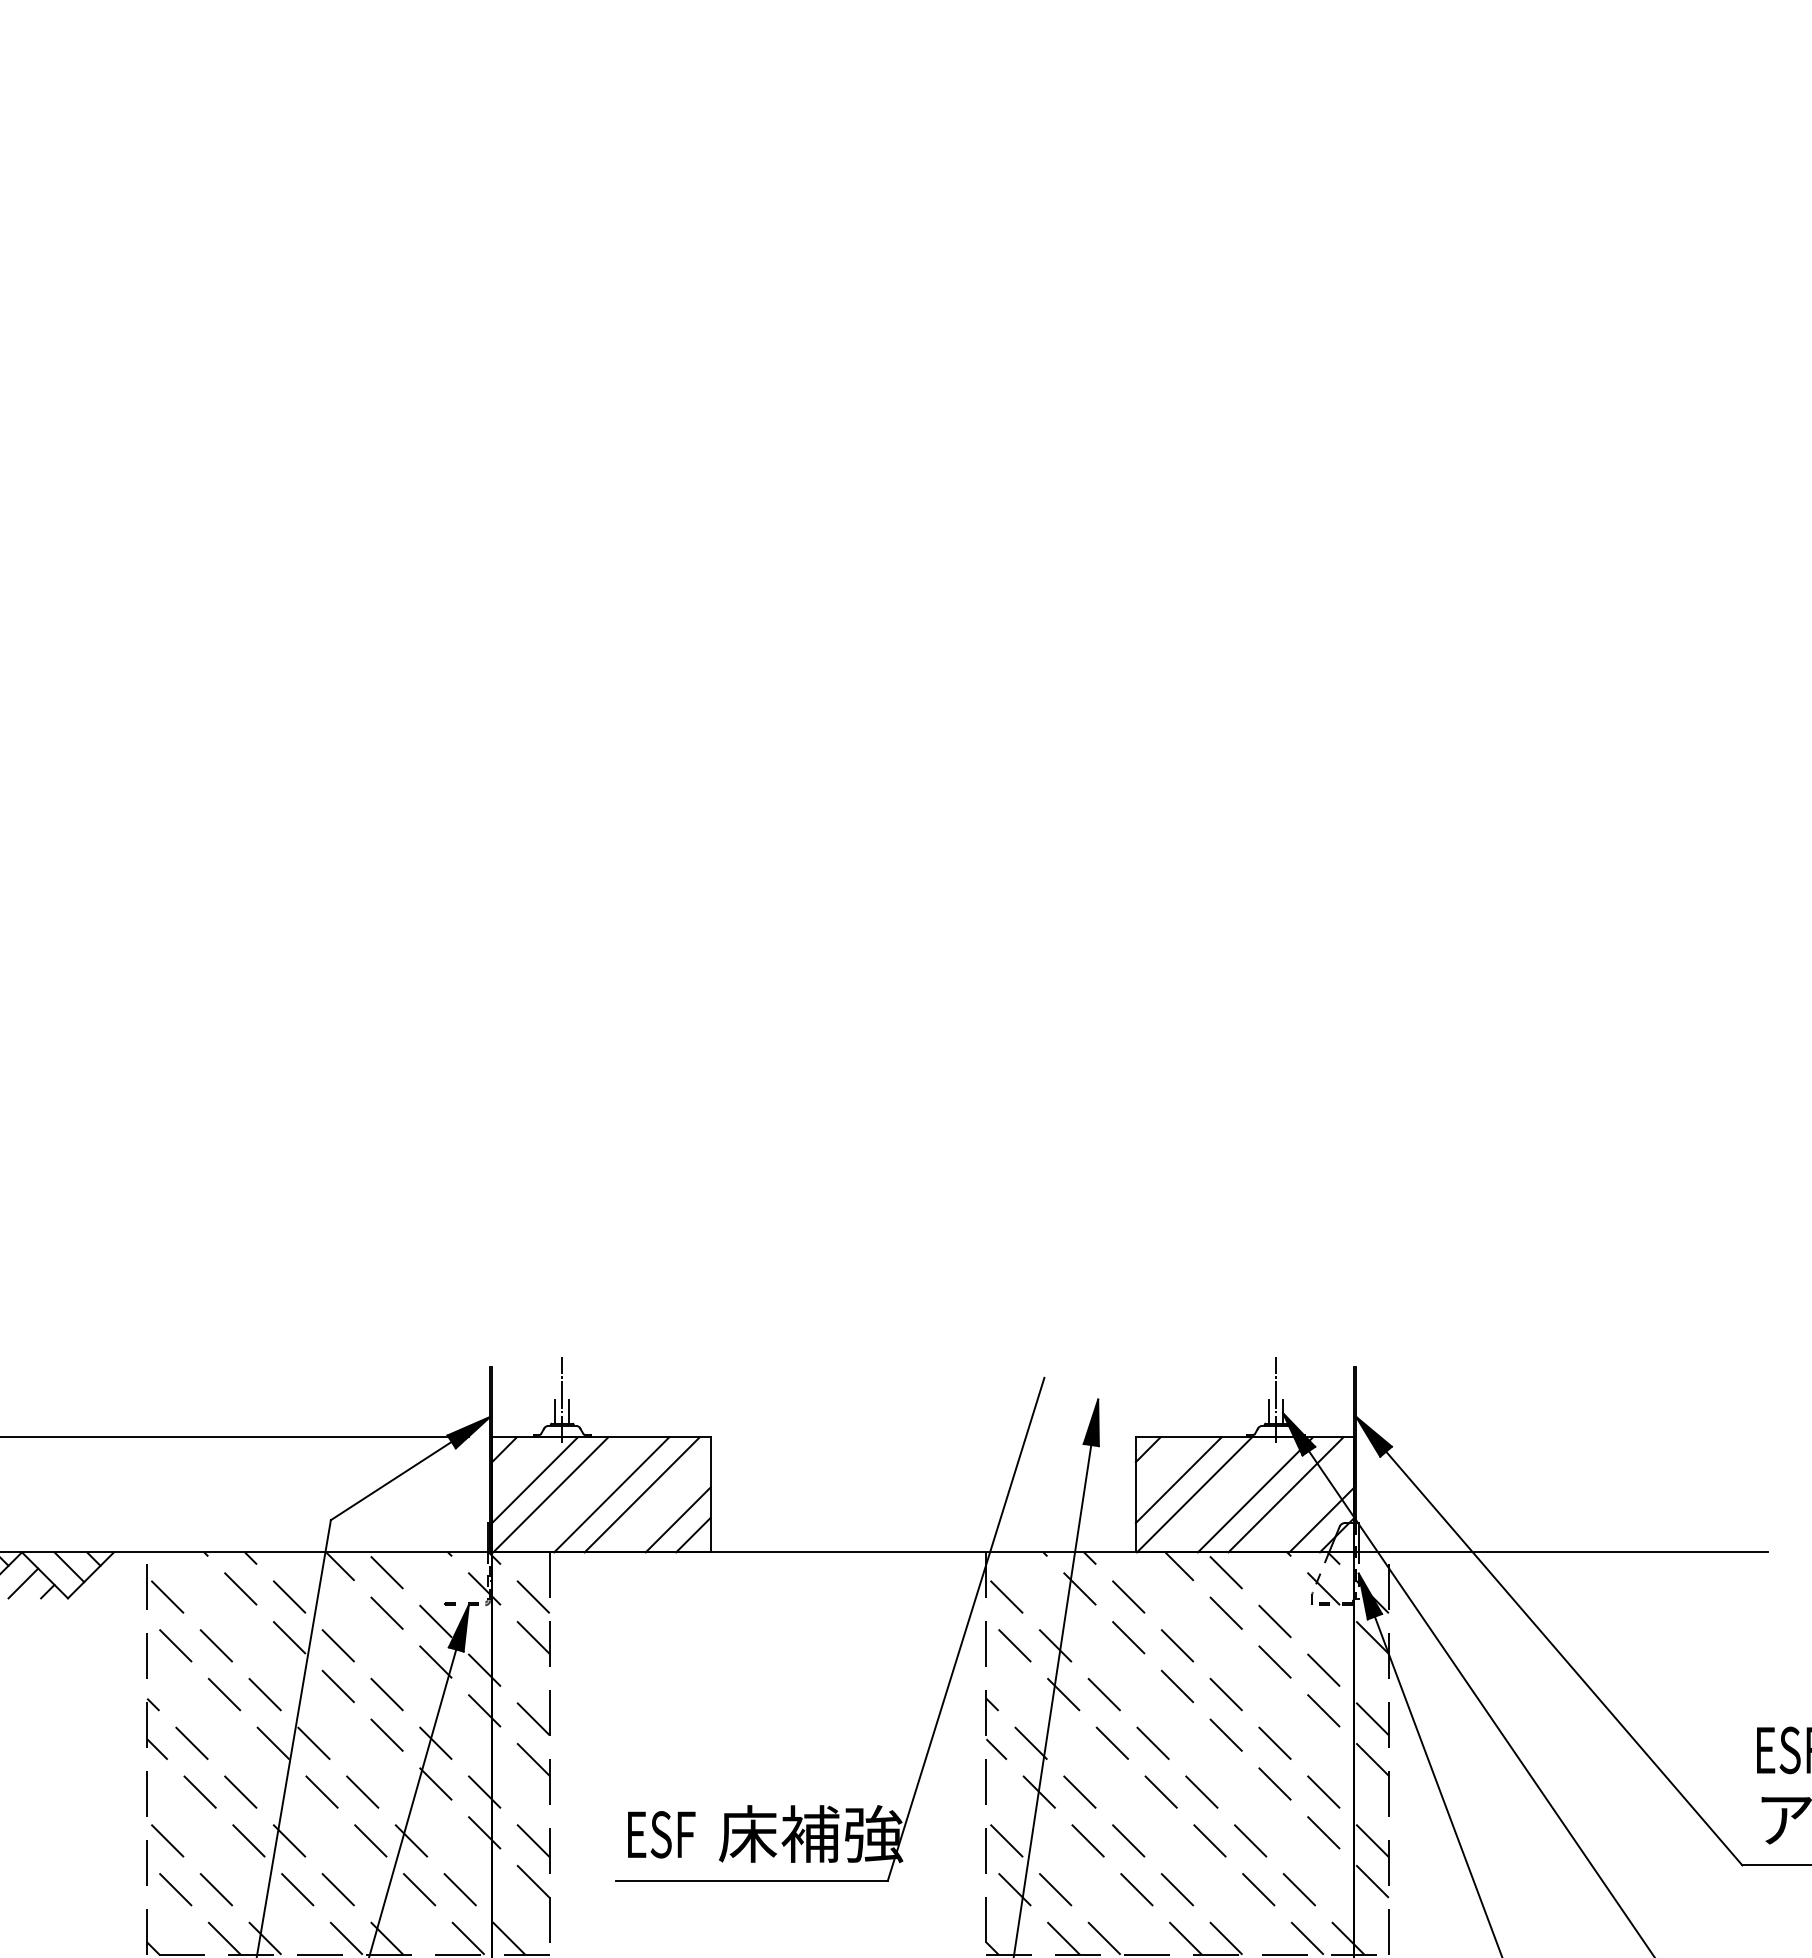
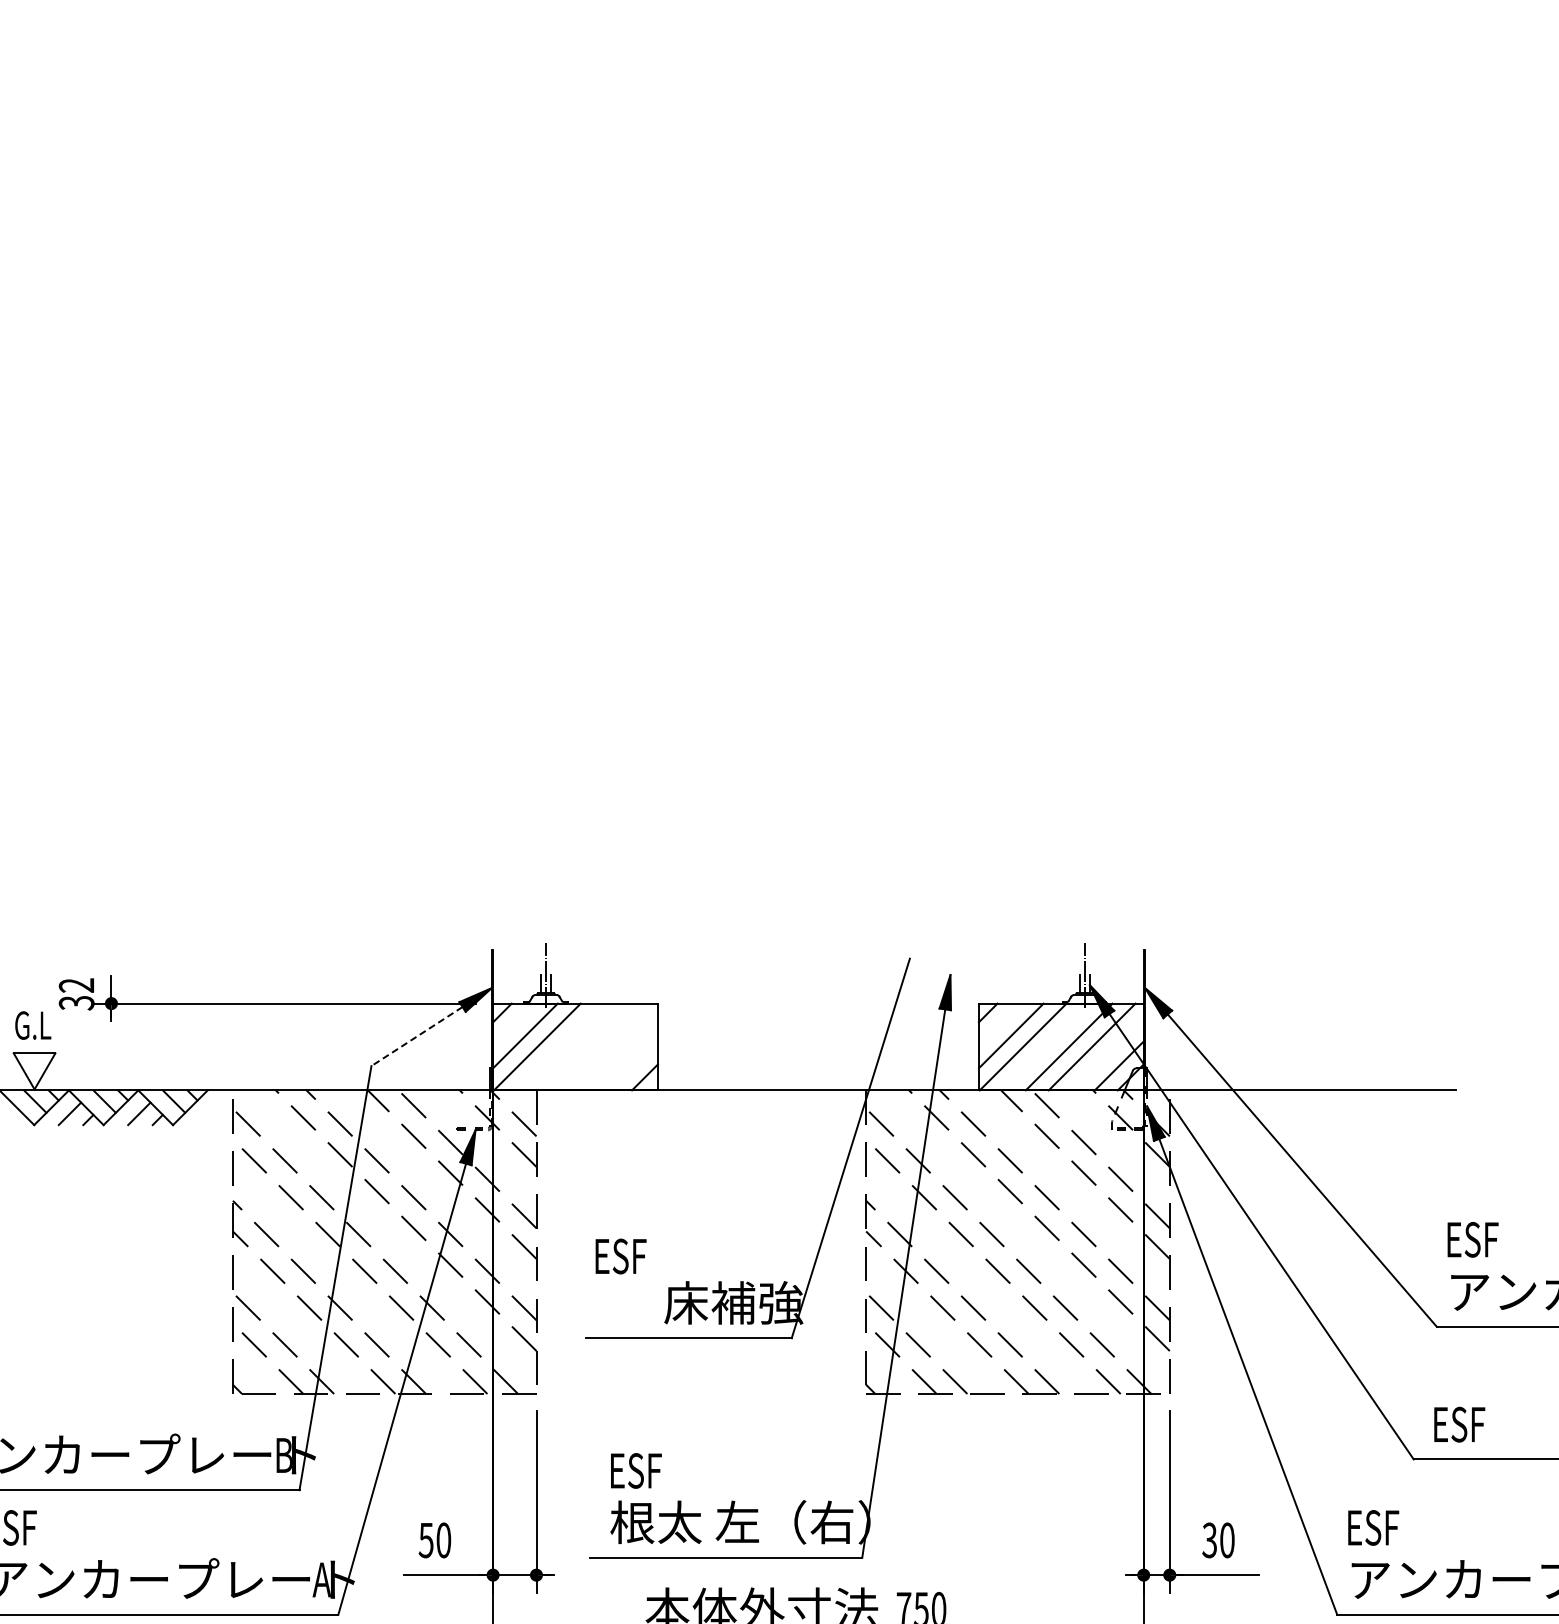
line: (390, 1480) -> (416, 1036), solid -> dashed
line: (610, 1494) -> (582, 1046), removed
line: (641, 1494) -> (605, 1046), removed
line: (678, 1519) -> (633, 1065), removed
text: (660, 1834) -> (620, 1256), moved

